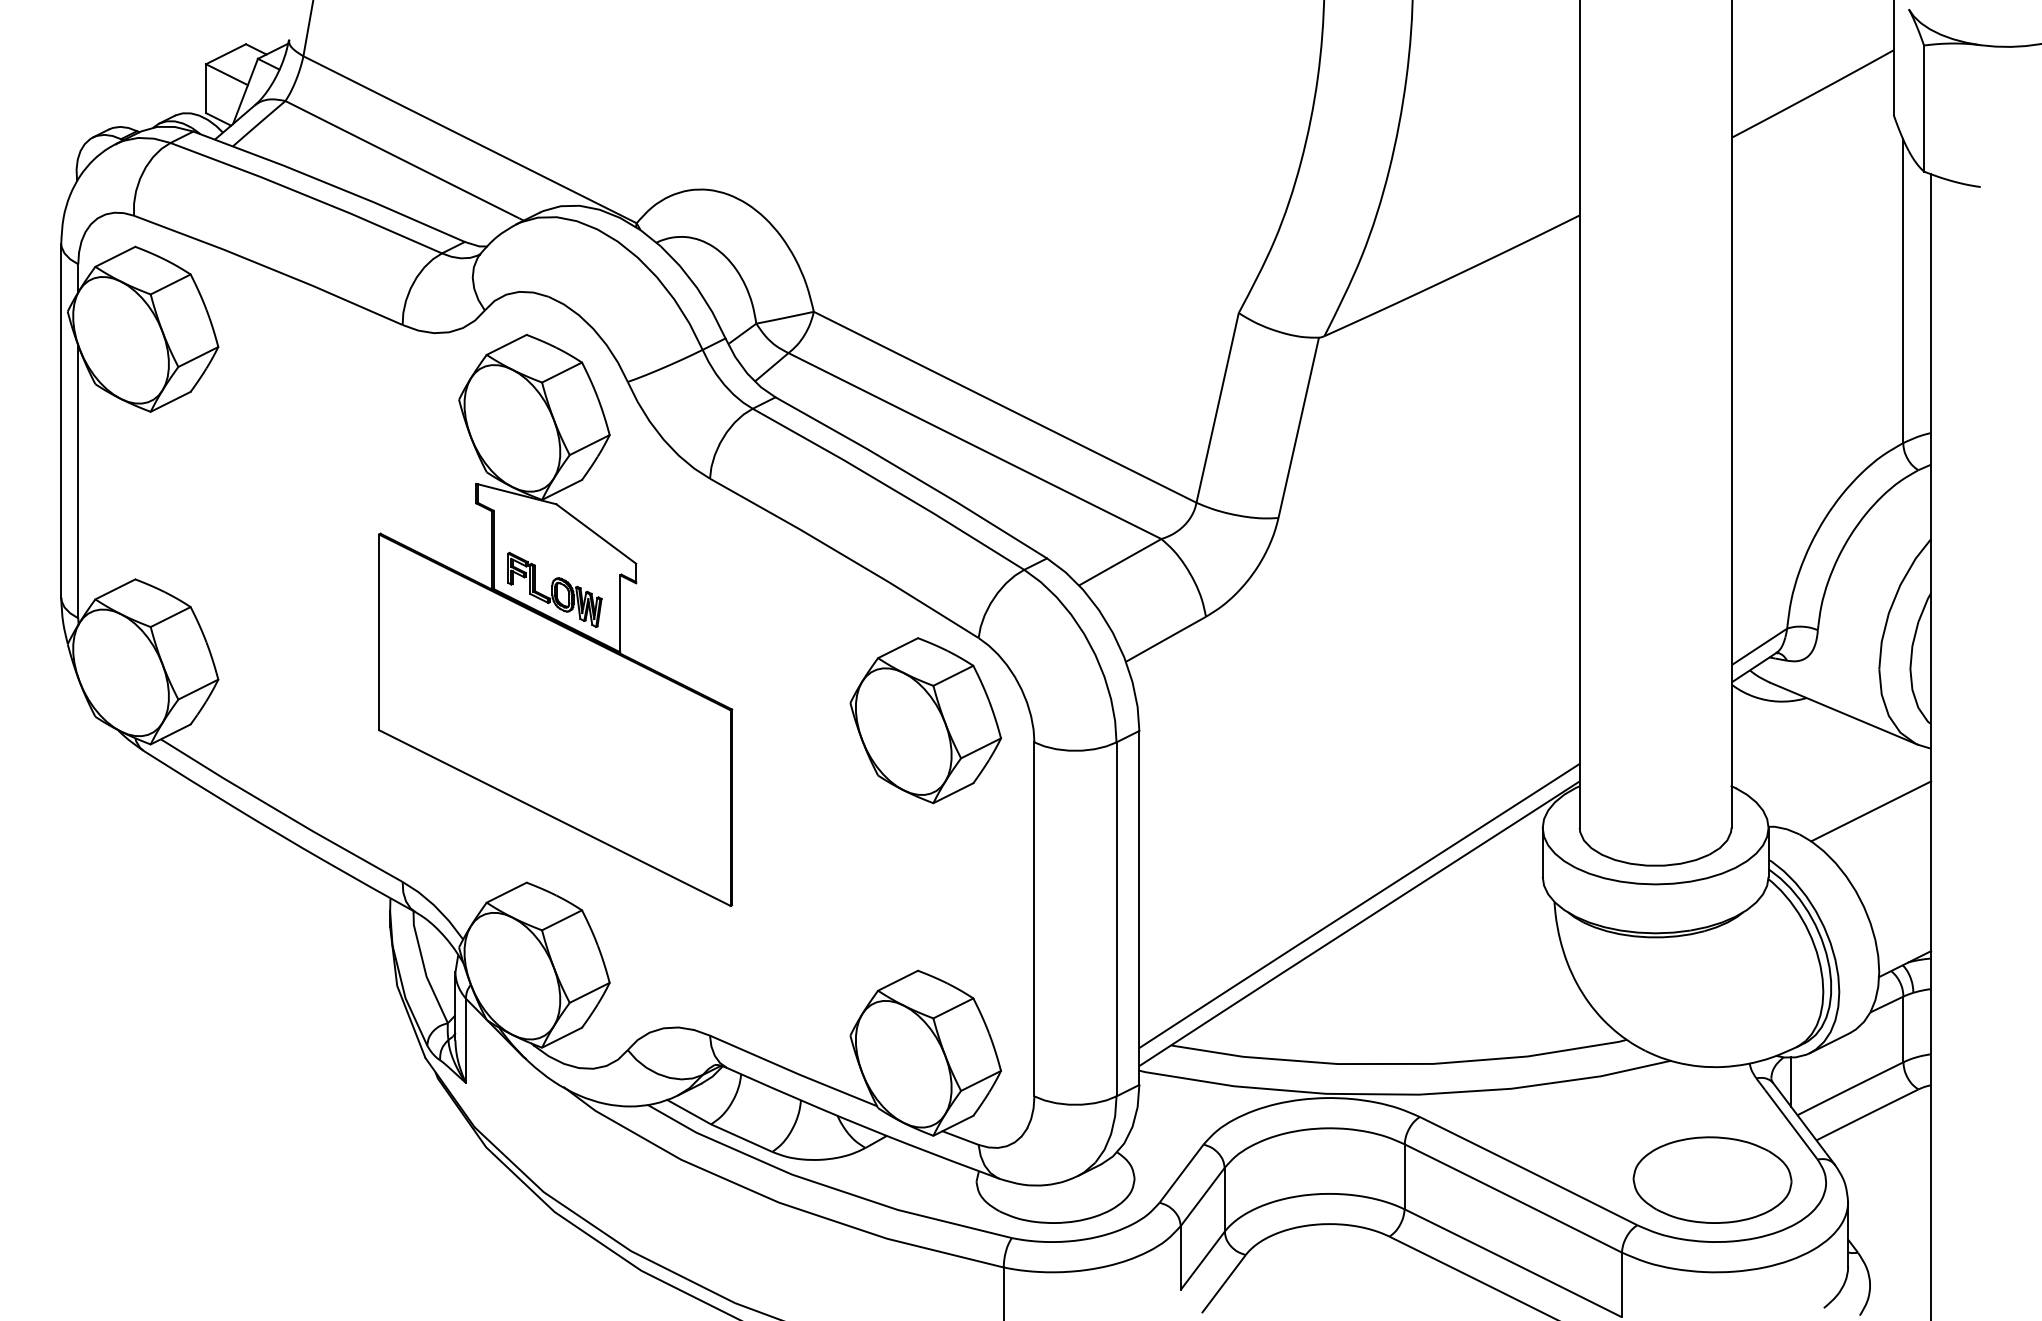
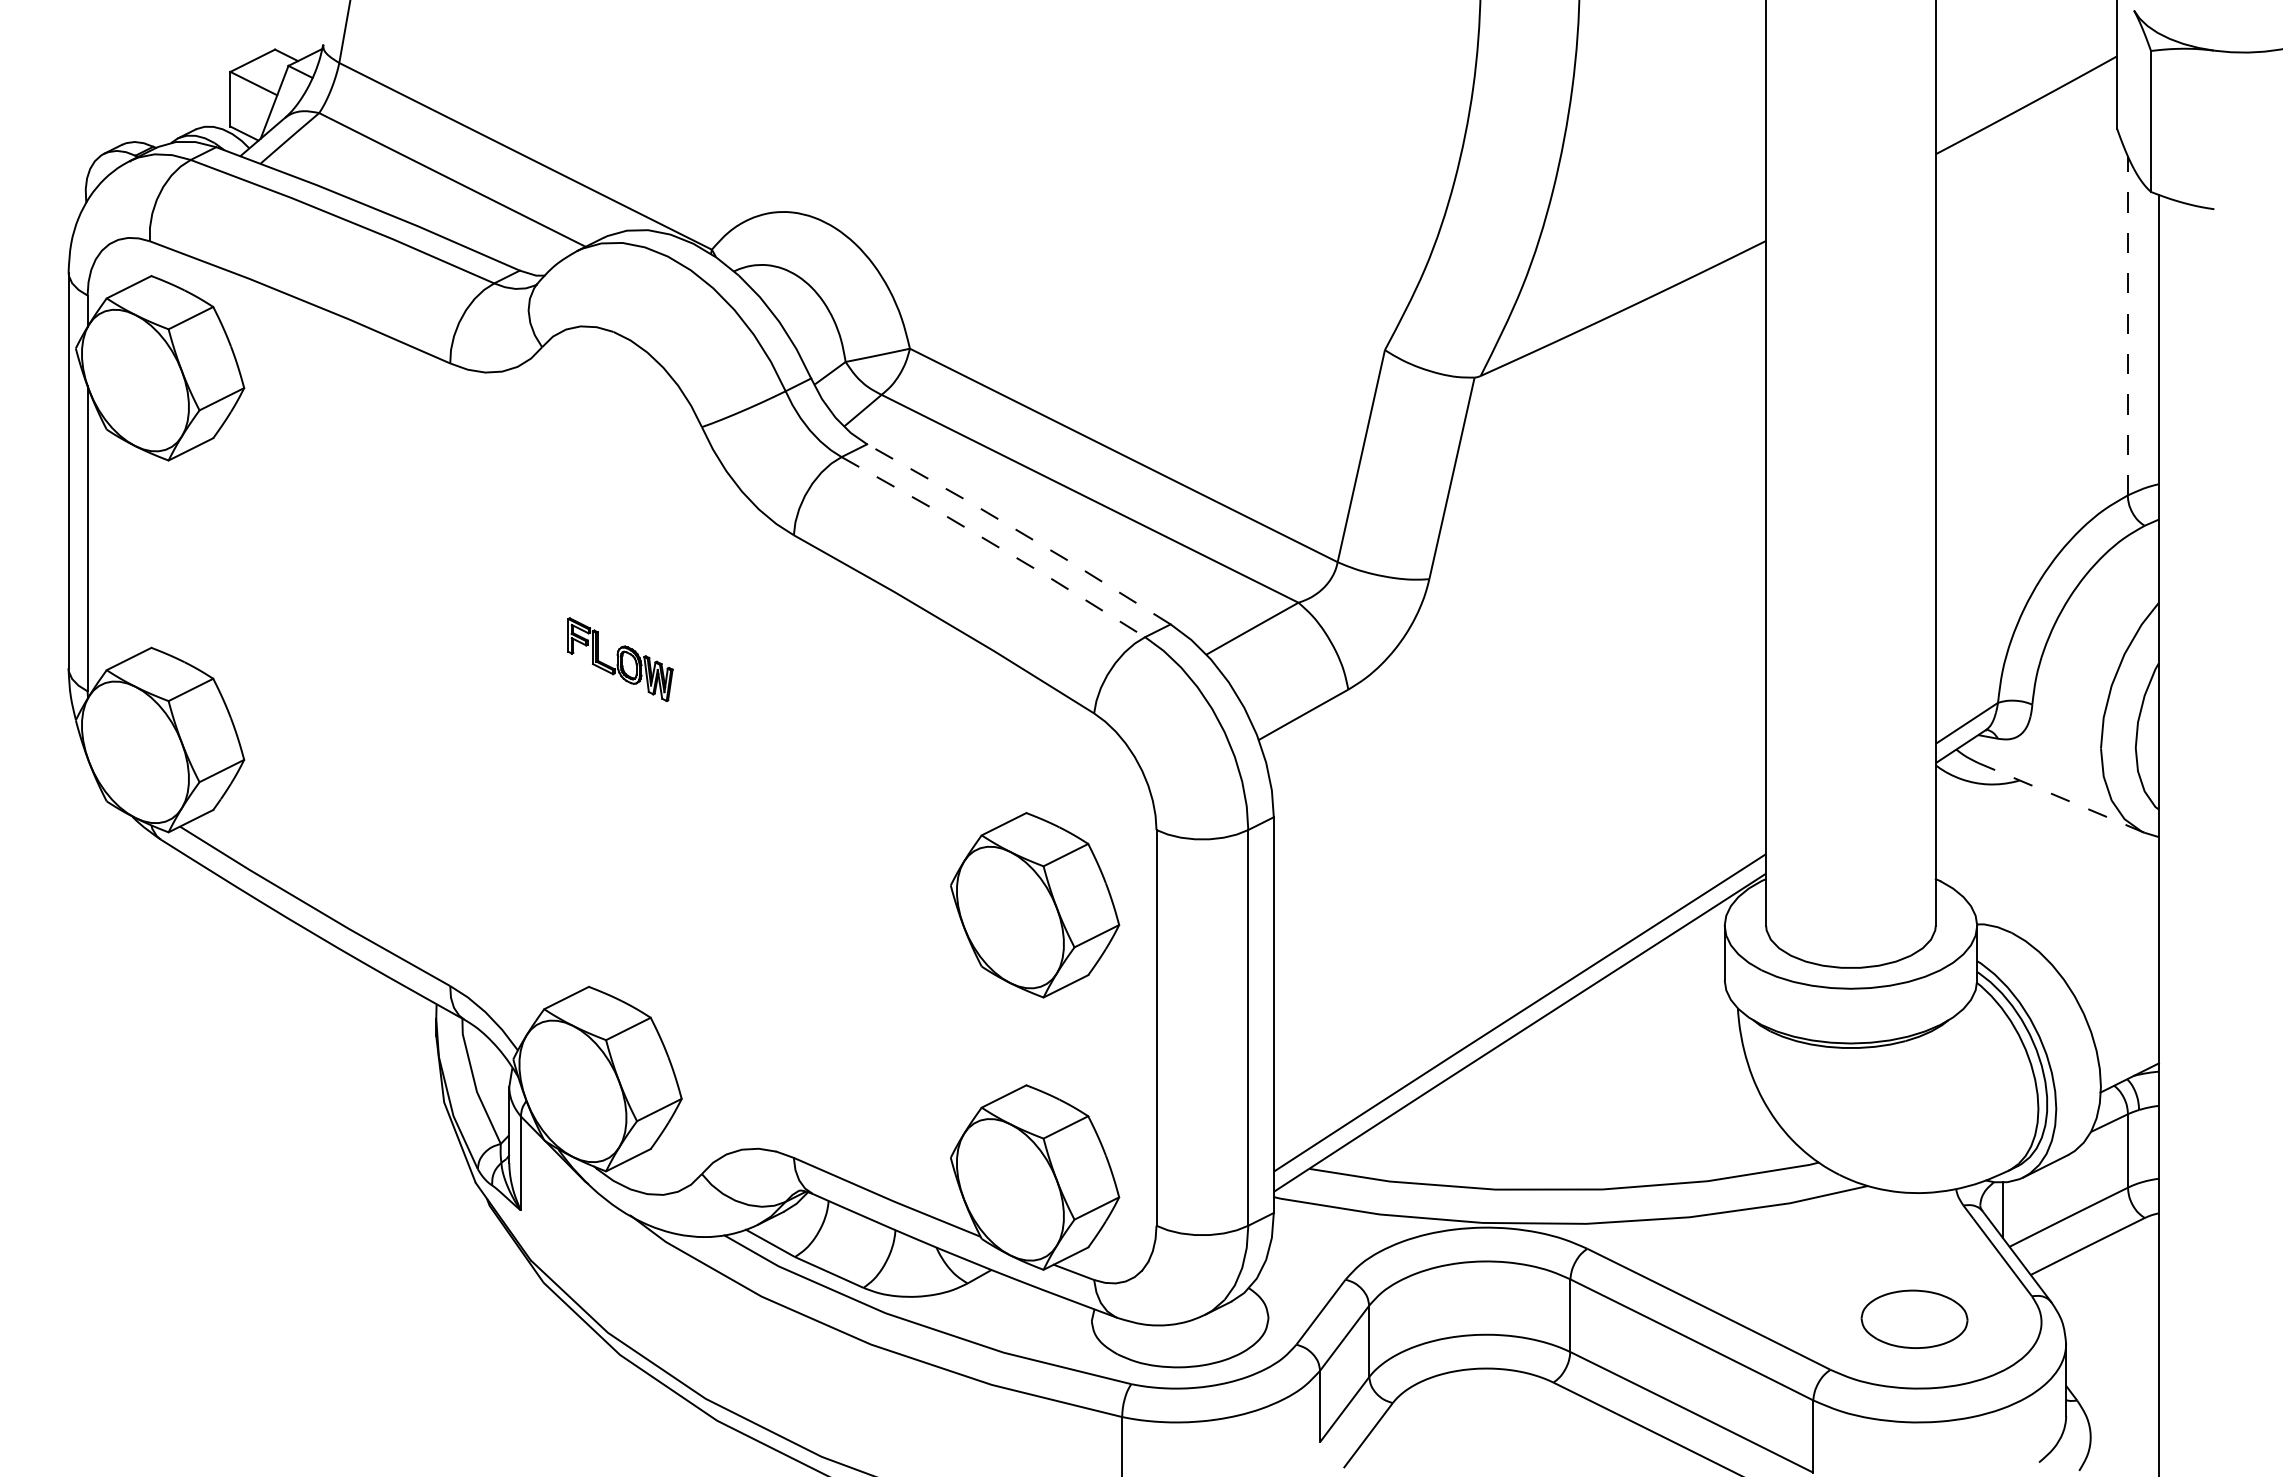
line: (1903, 291) -> (2128, 325), solid -> dashed
line: (912, 475) -> (1020, 531), solid -> dashed
line: (889, 487) -> (994, 545), solid -> dashed
part: (555, 620) -> (621, 693), removed
line: (1843, 713) -> (2060, 797), solid -> dashed
part: (925, 720) -> (1034, 905), moved
line: (1871, 811) -> (2092, 907), removed
part: (1712, 1179) -> (1914, 1318), size x0.6

